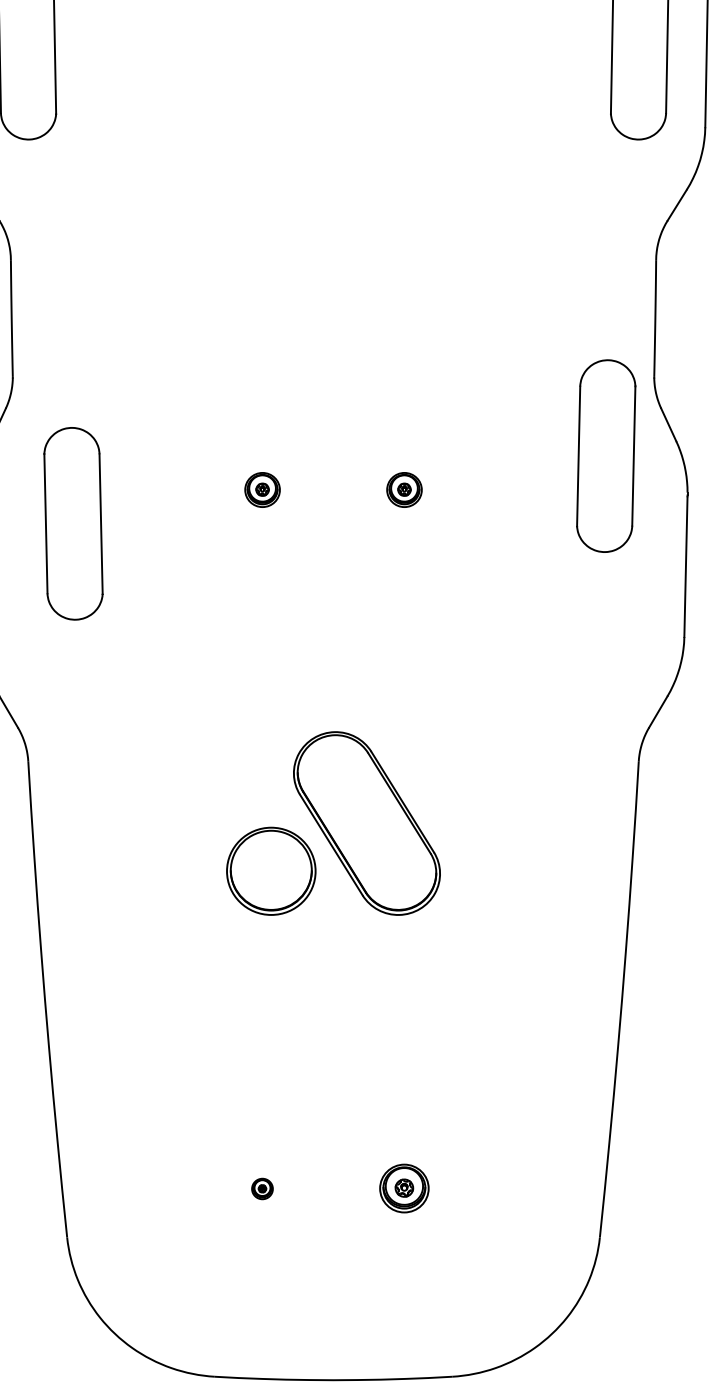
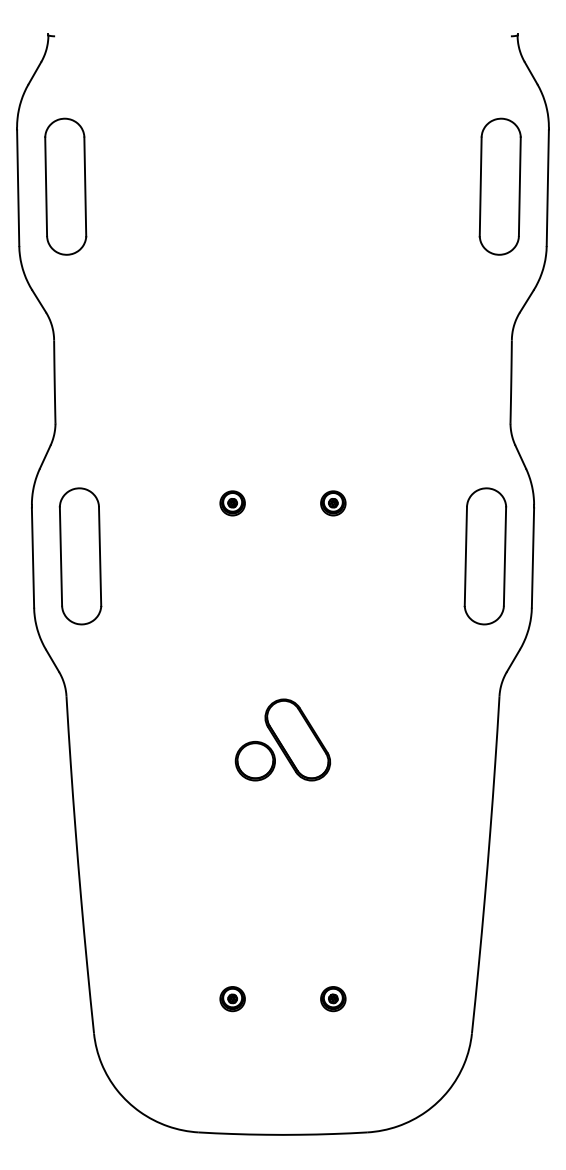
part: (606, 456) -> (485, 556), moved
part: (73, 523) -> (80, 556), moved
part: (332, 822) -> (282, 739), size x0.62
part: (262, 1189) -> (232, 999), size x1.67
part: (404, 1189) -> (333, 999), size x0.71

